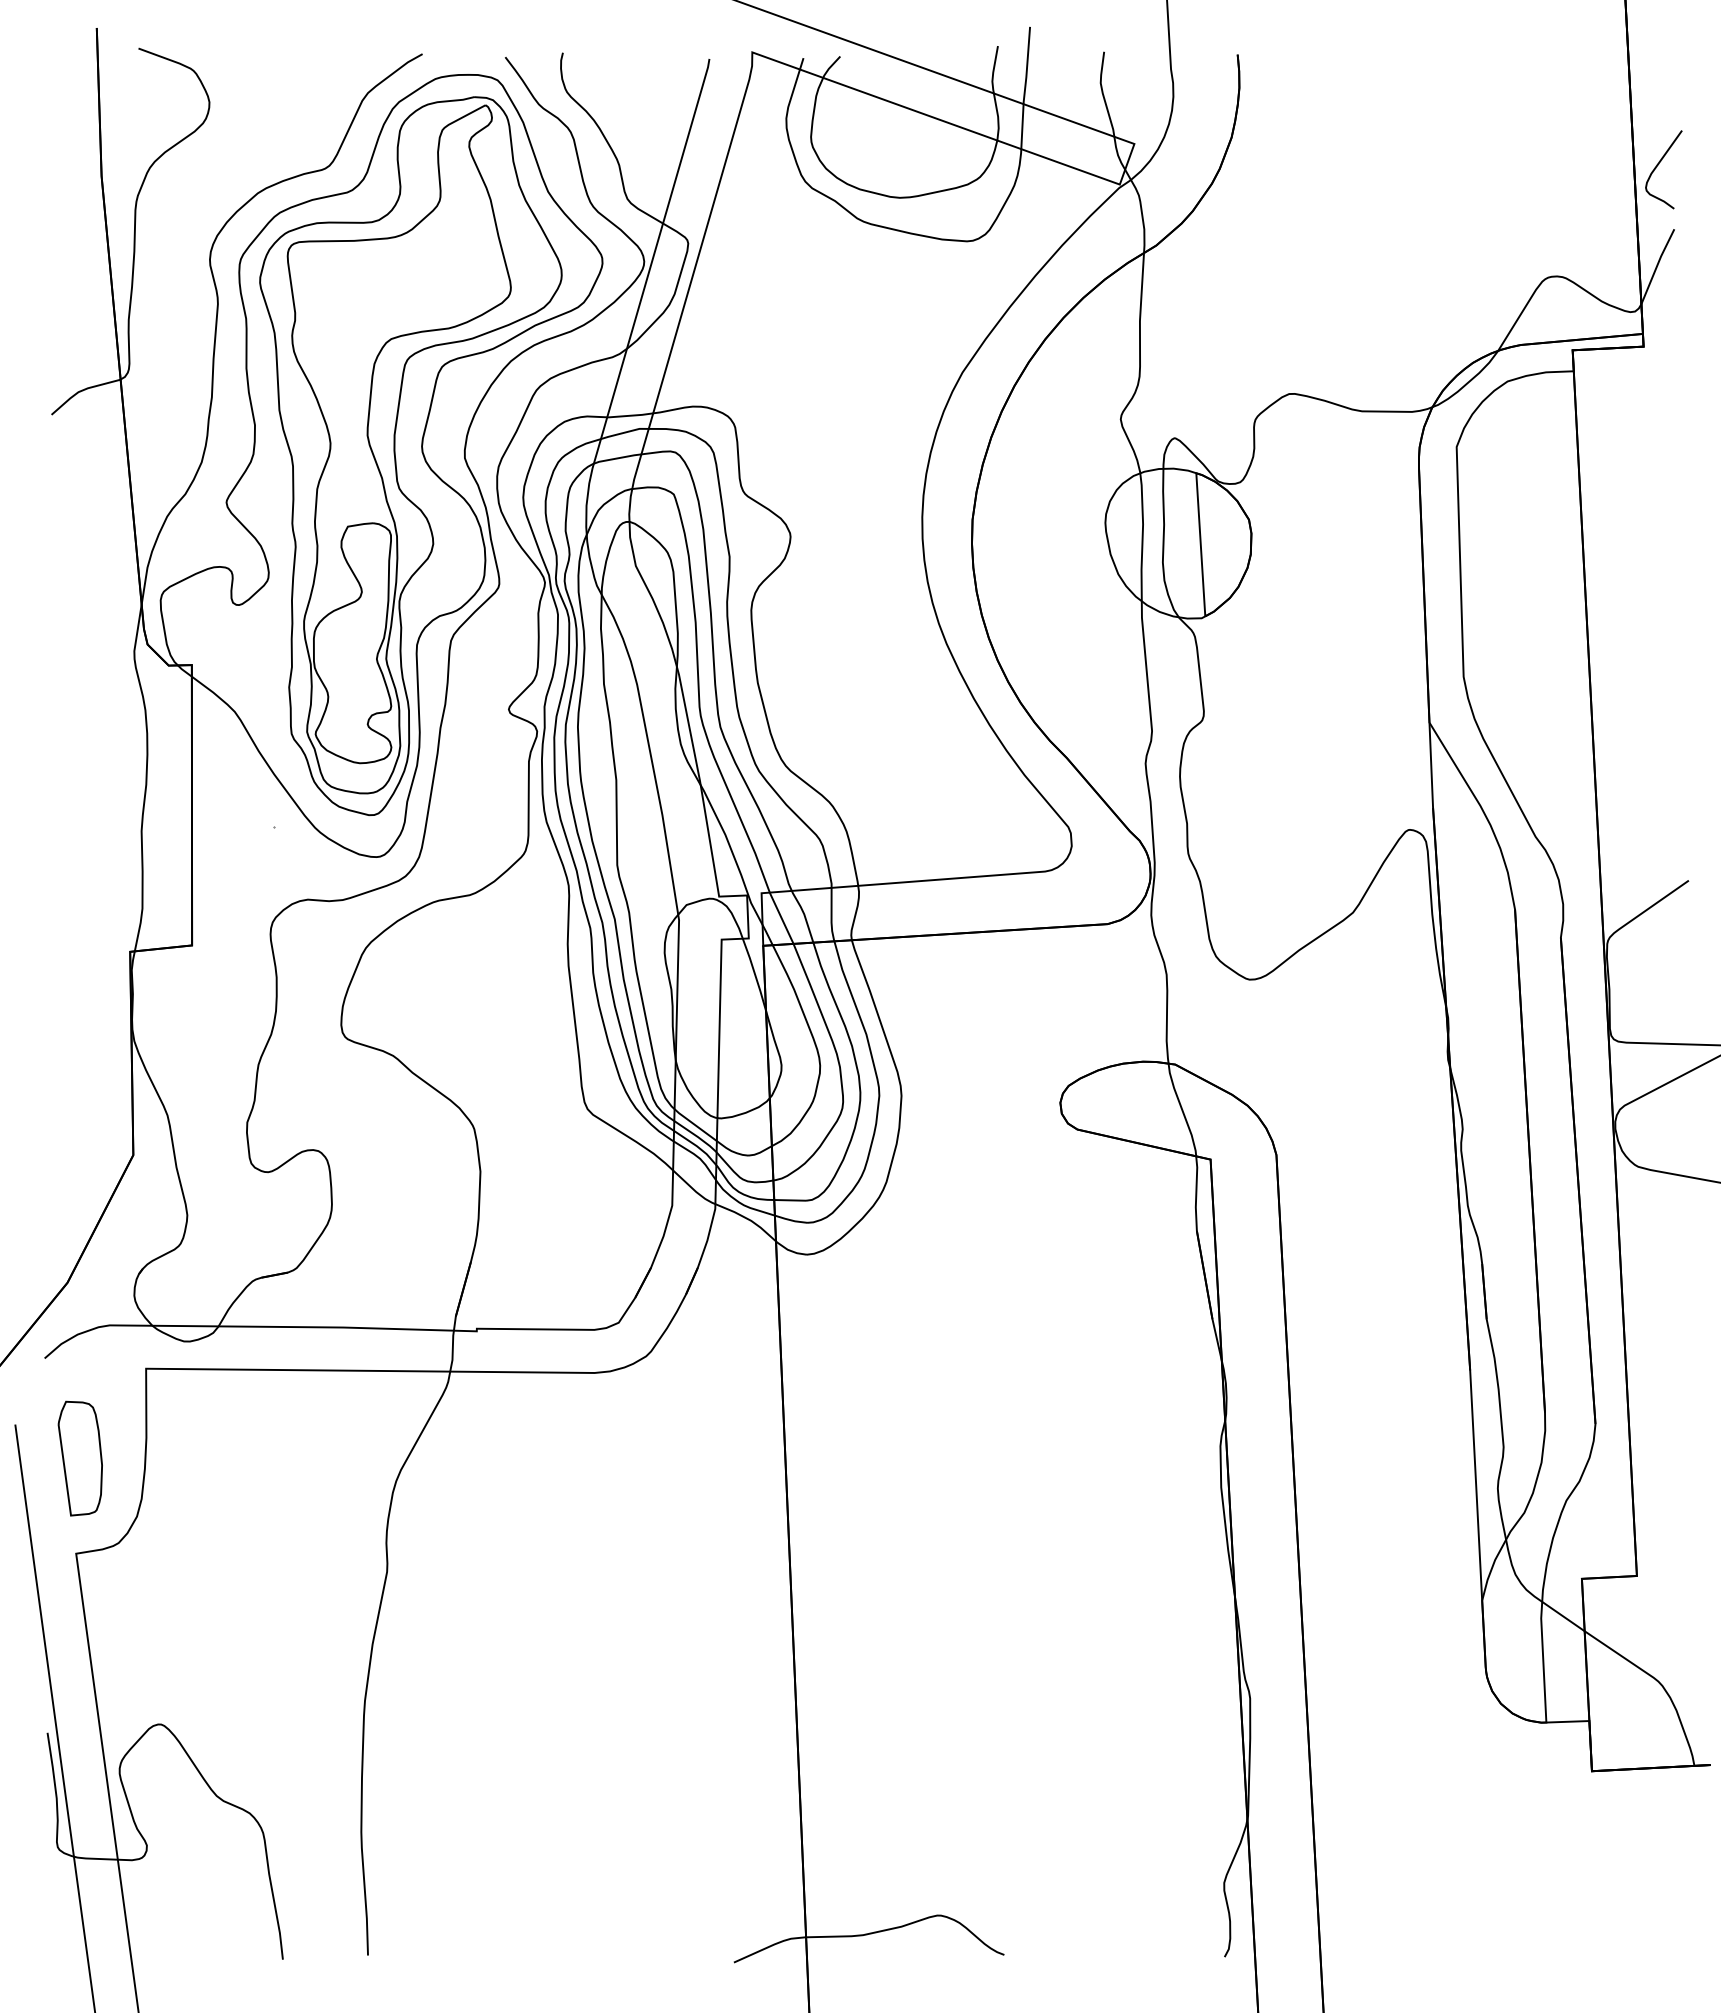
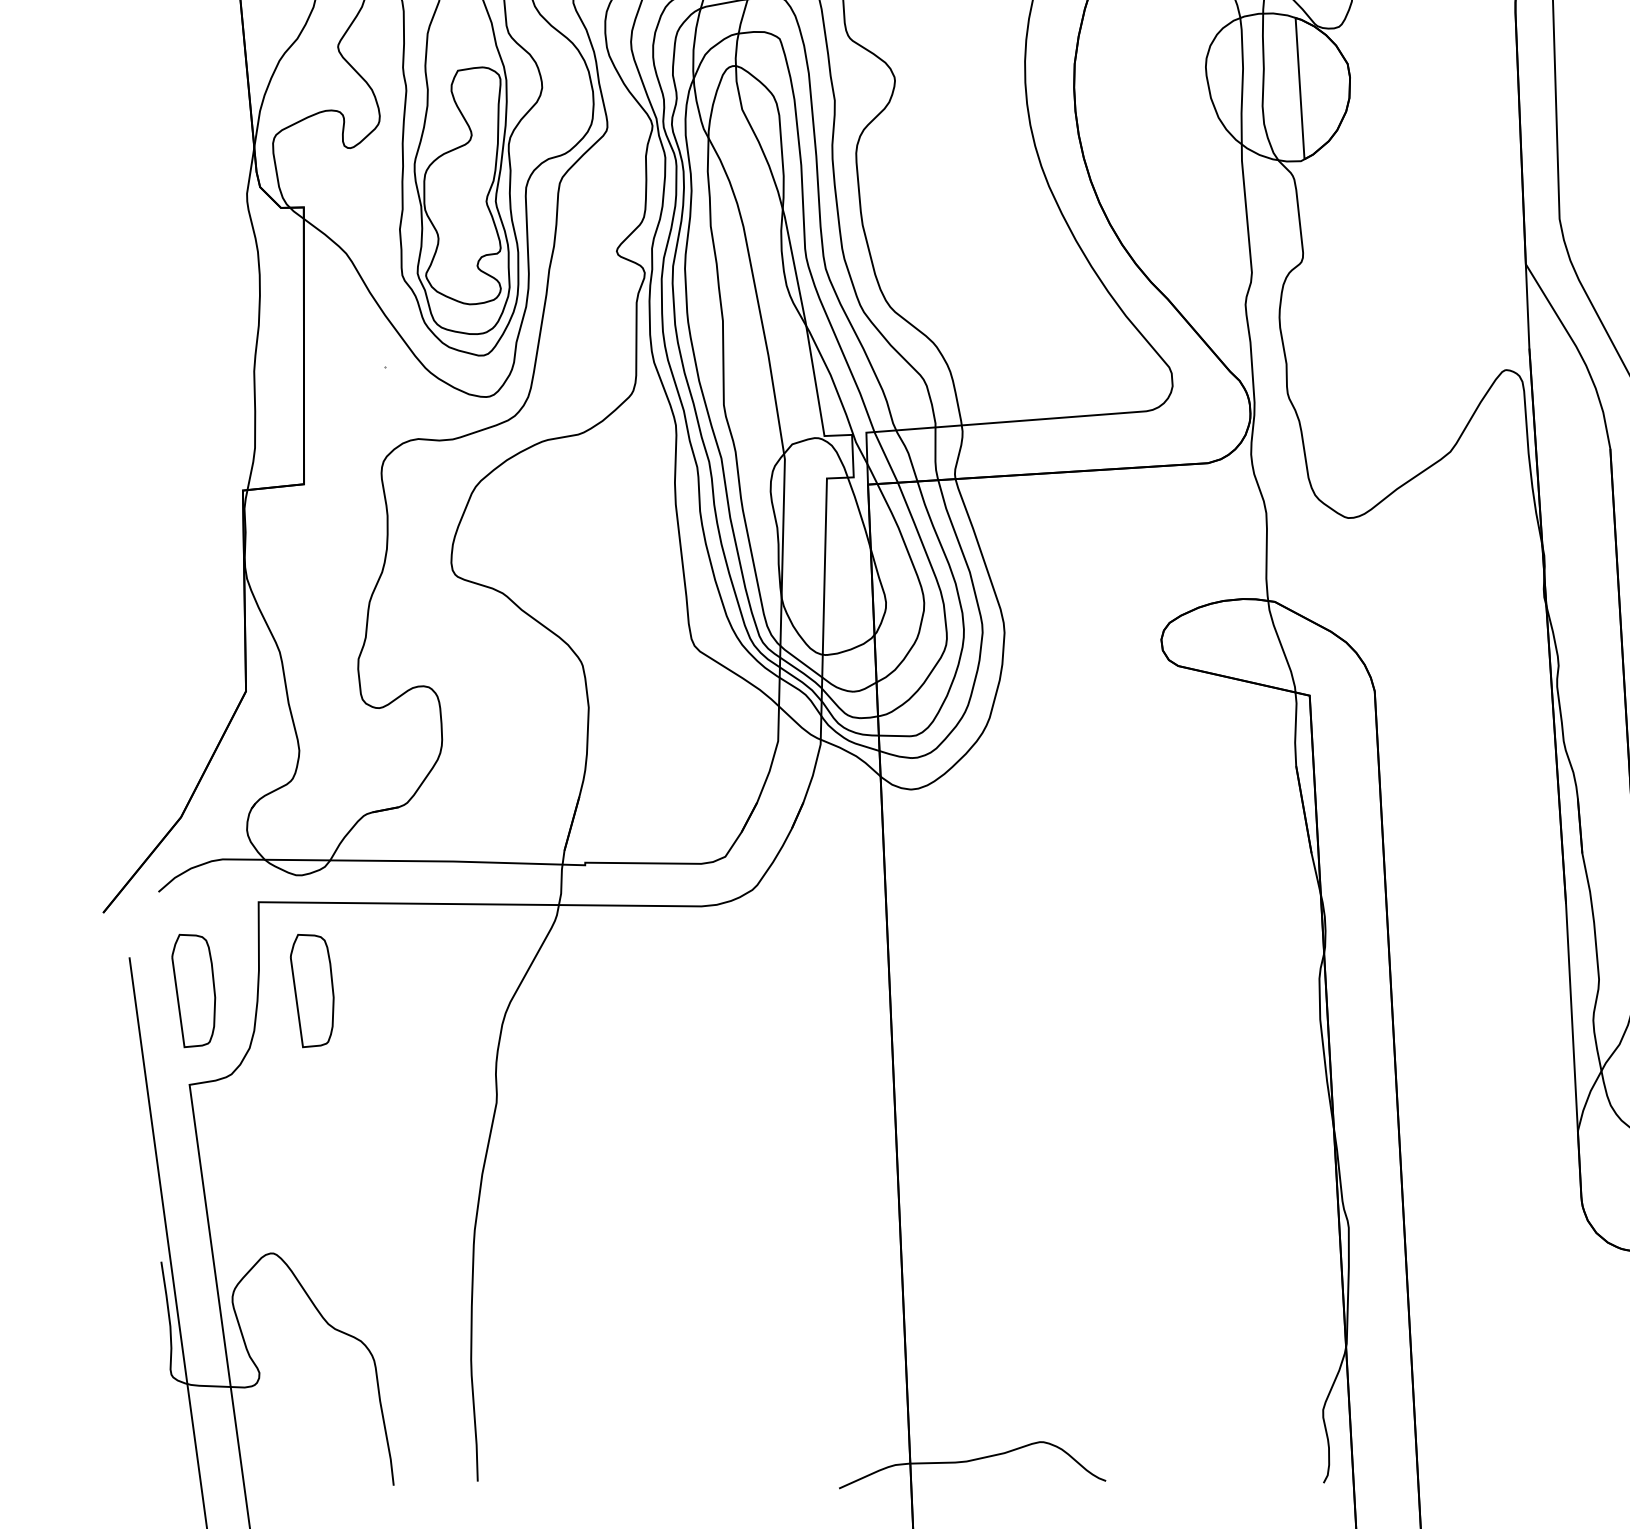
part: (199, 1458) -> (311, 990), added

